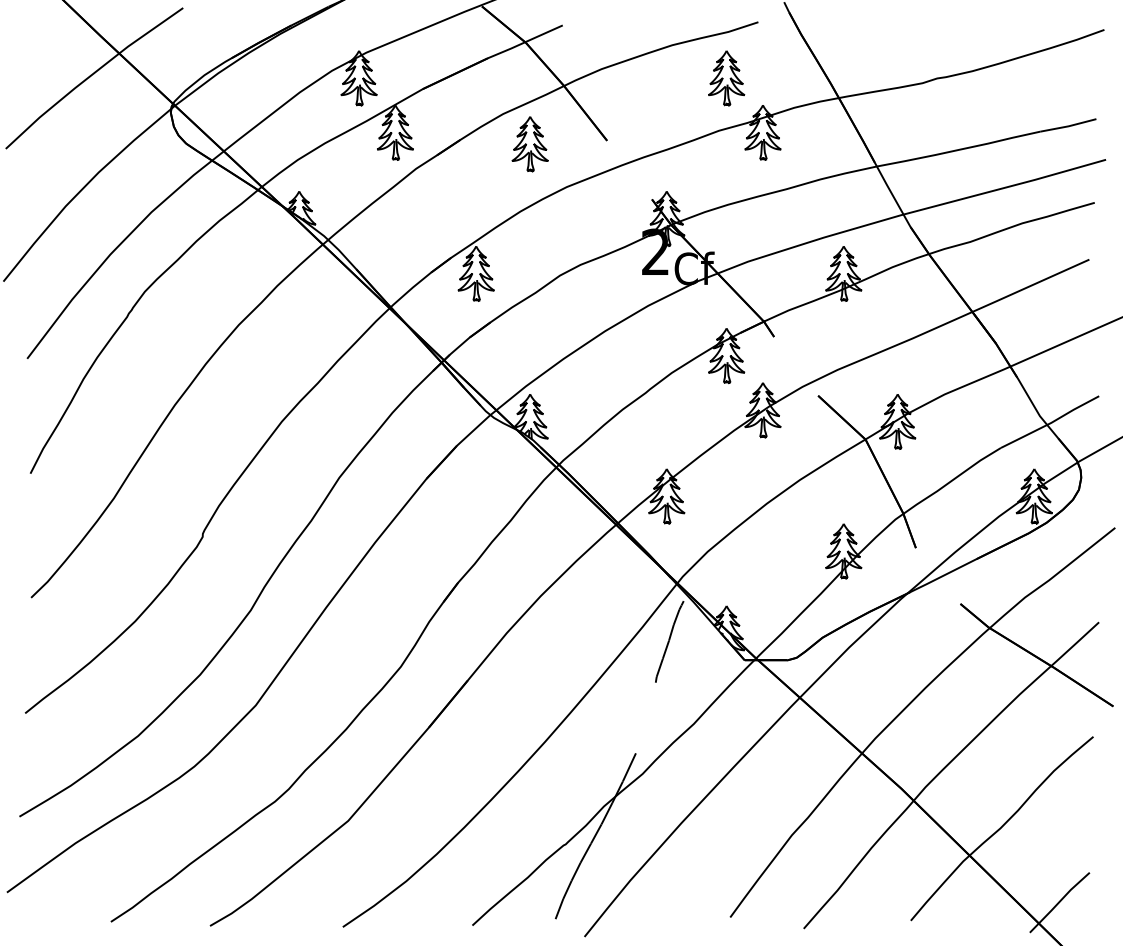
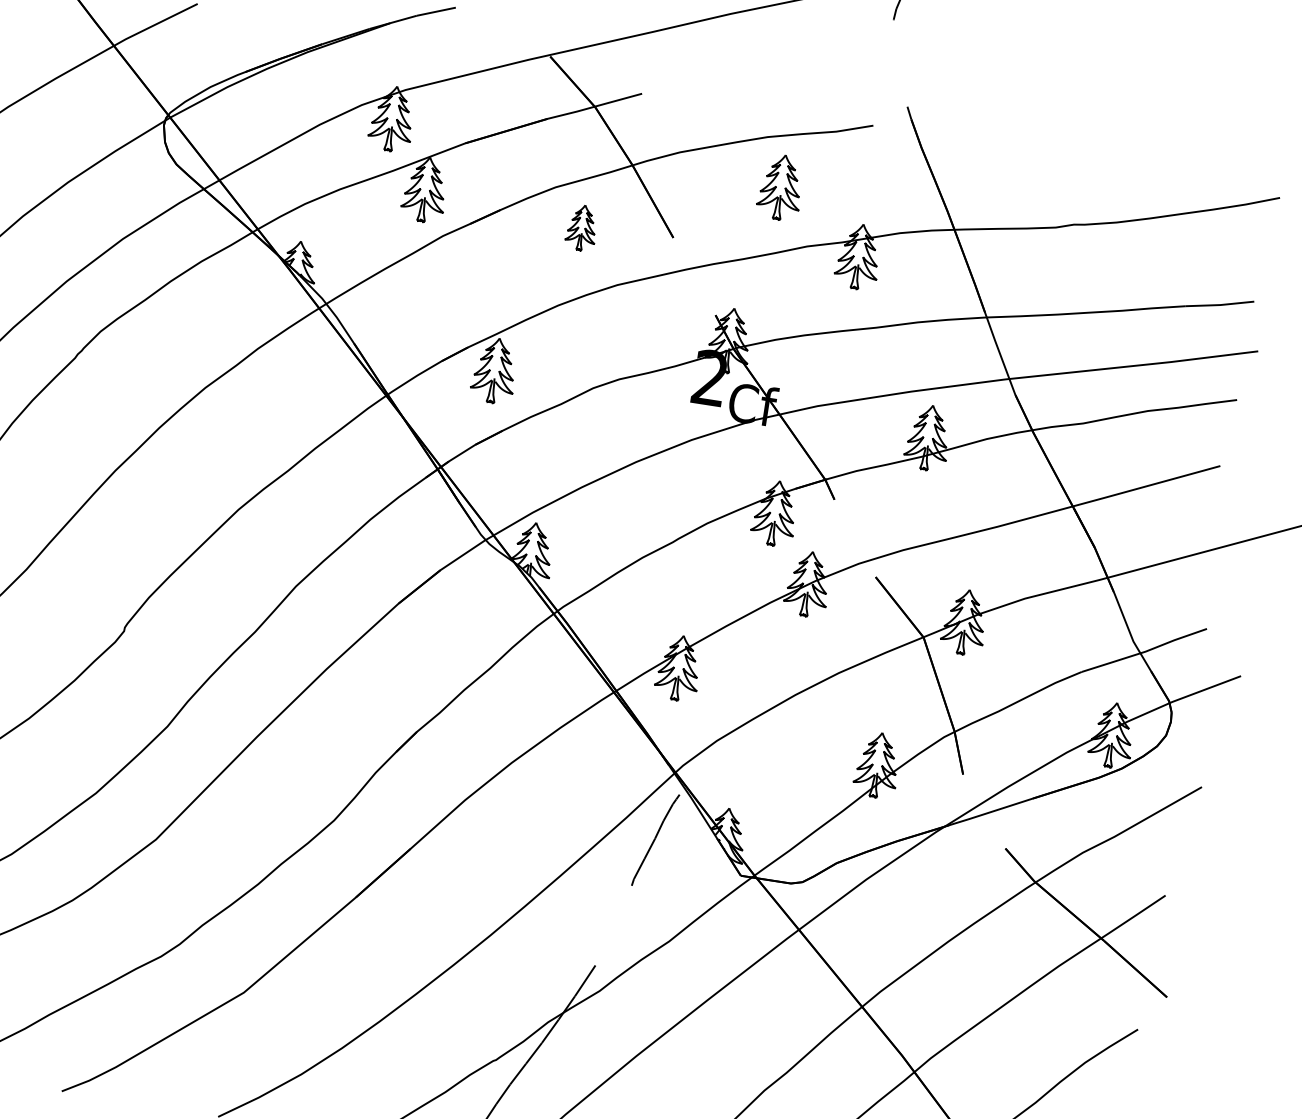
part: (726, 78) -> (780, 187), moved
part: (529, 144) -> (581, 228), size x0.7

